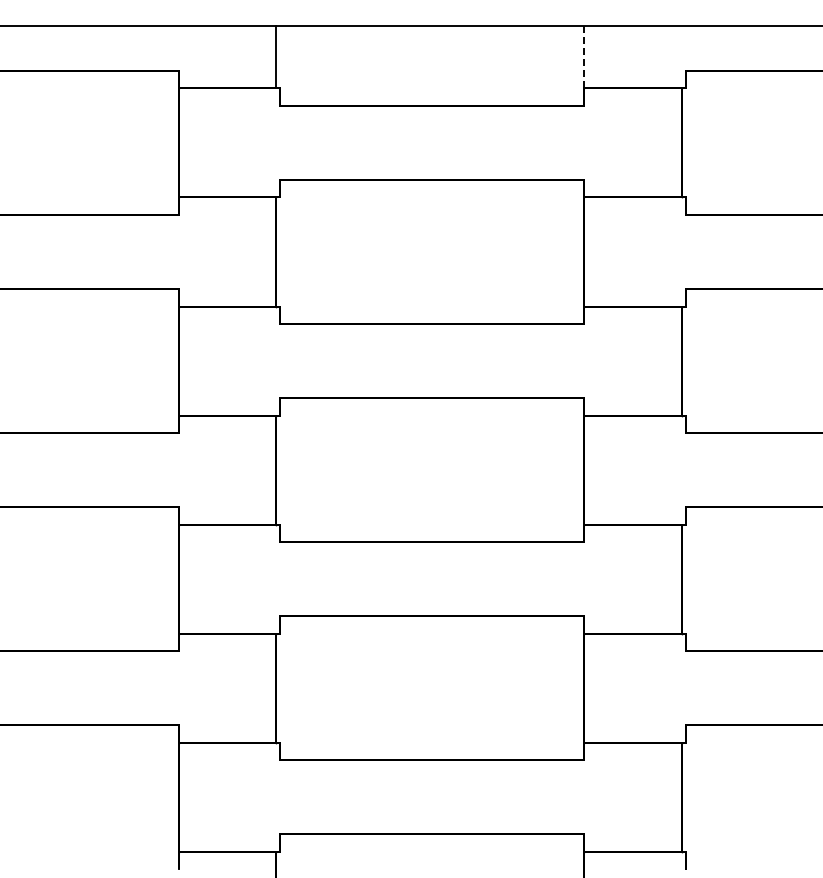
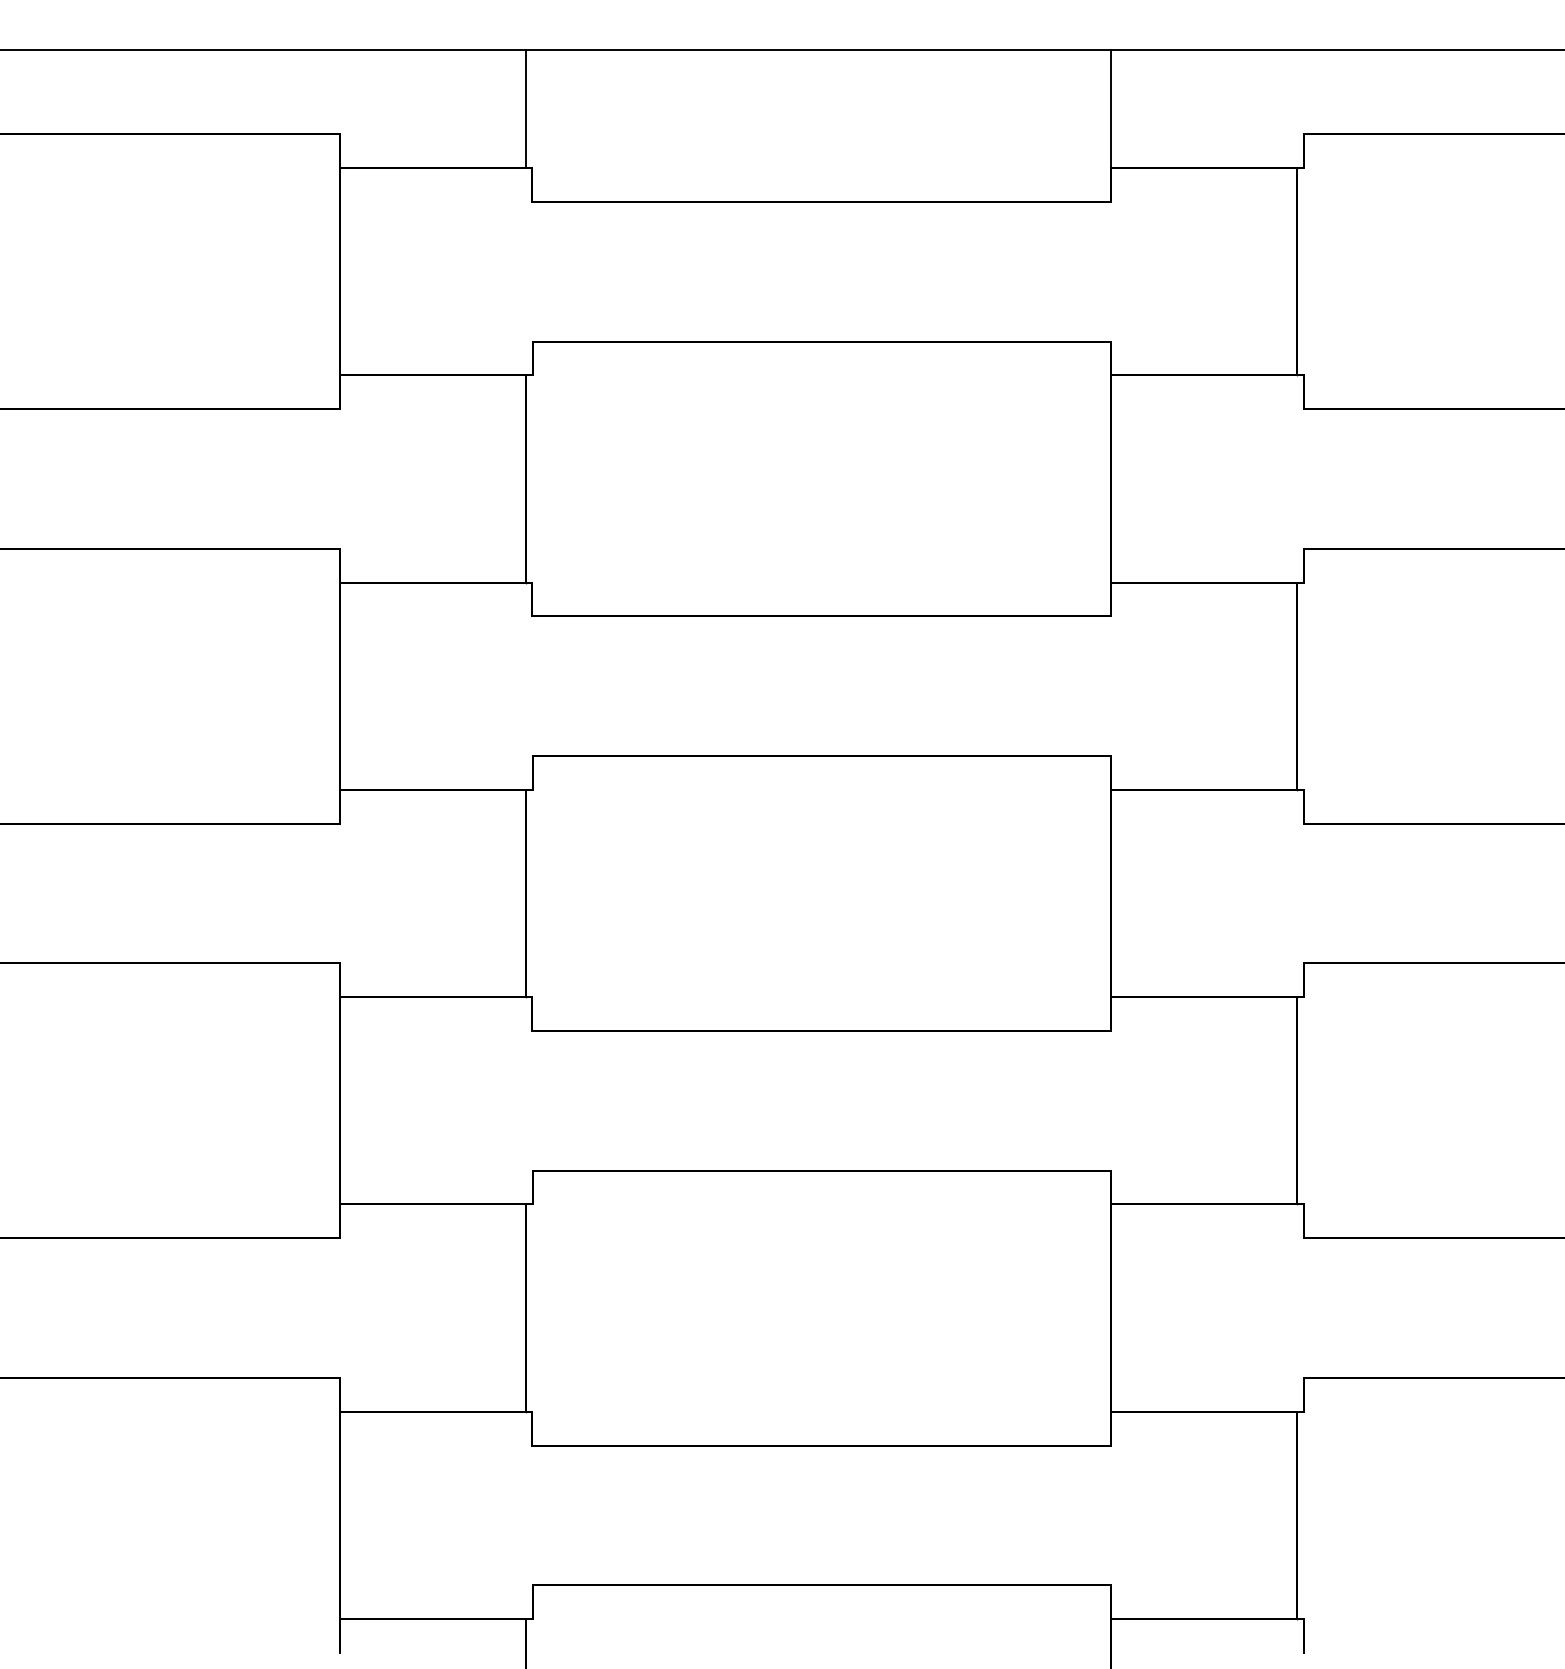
line: (584, 56) -> (1111, 107), dashed -> solid

